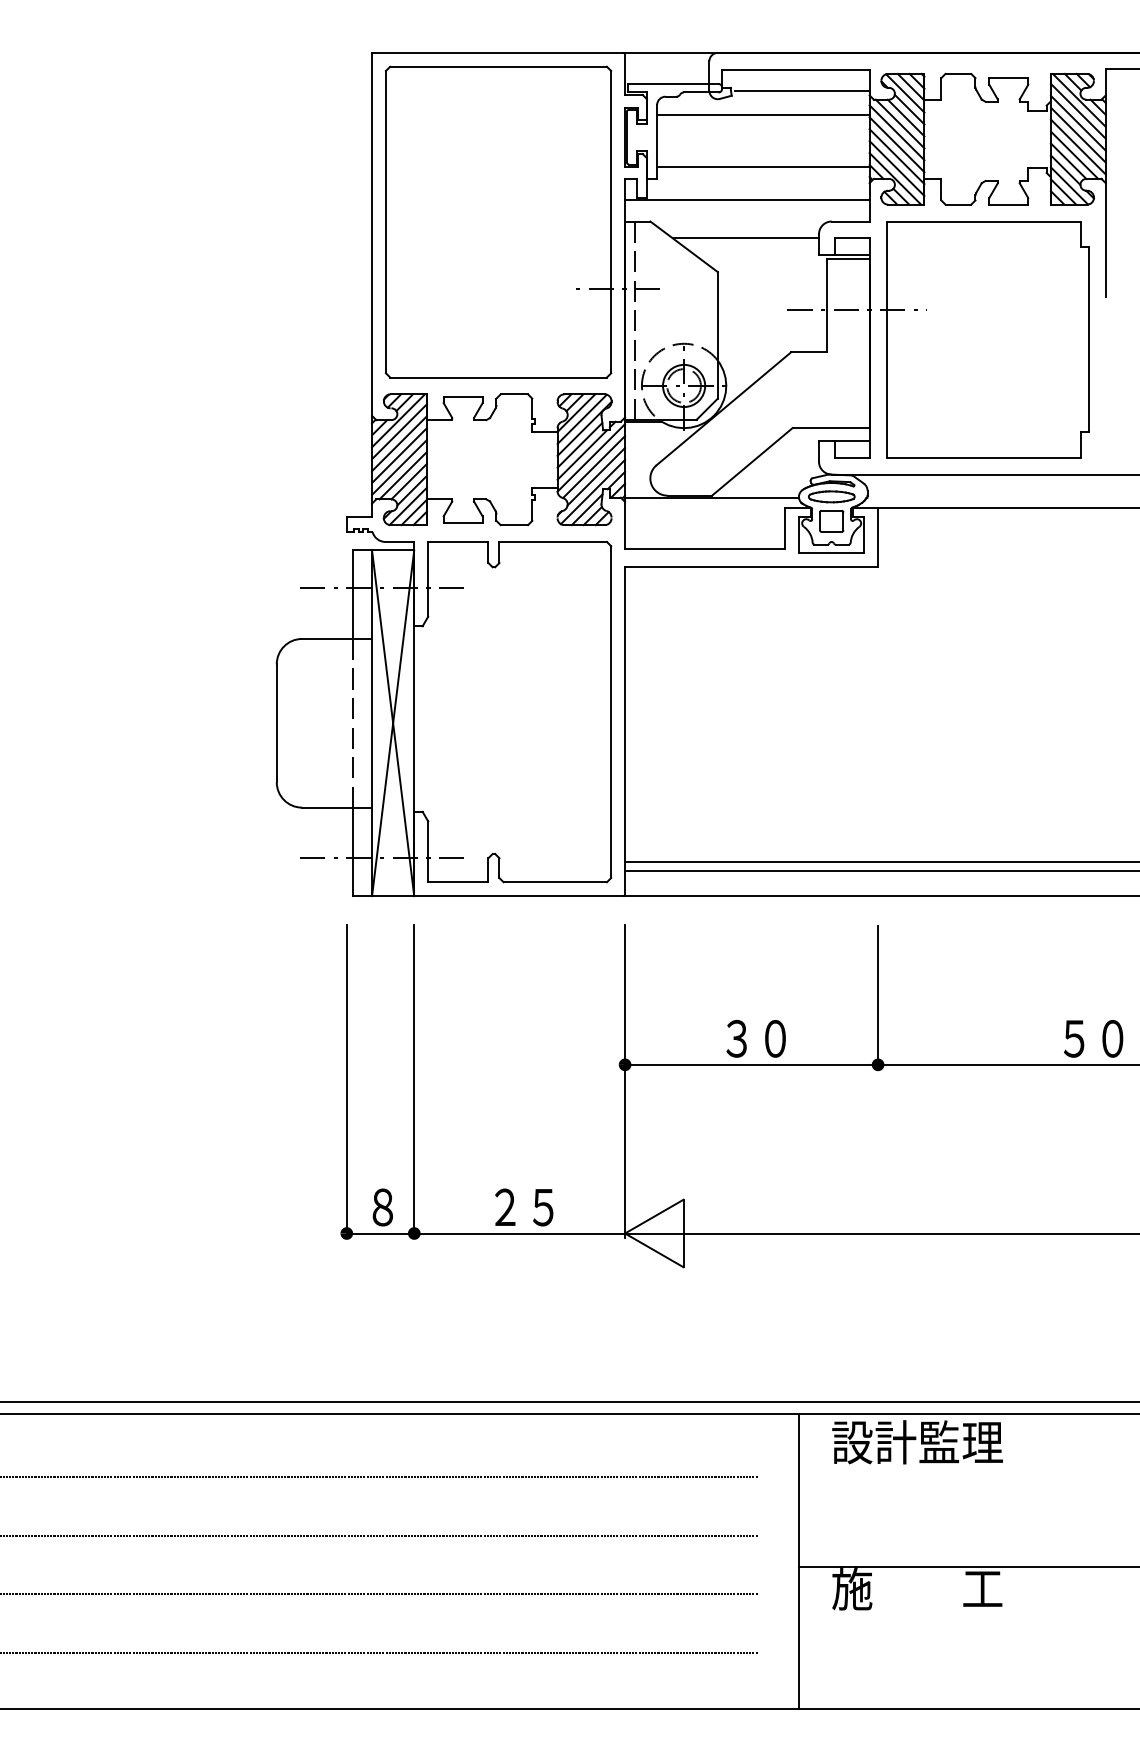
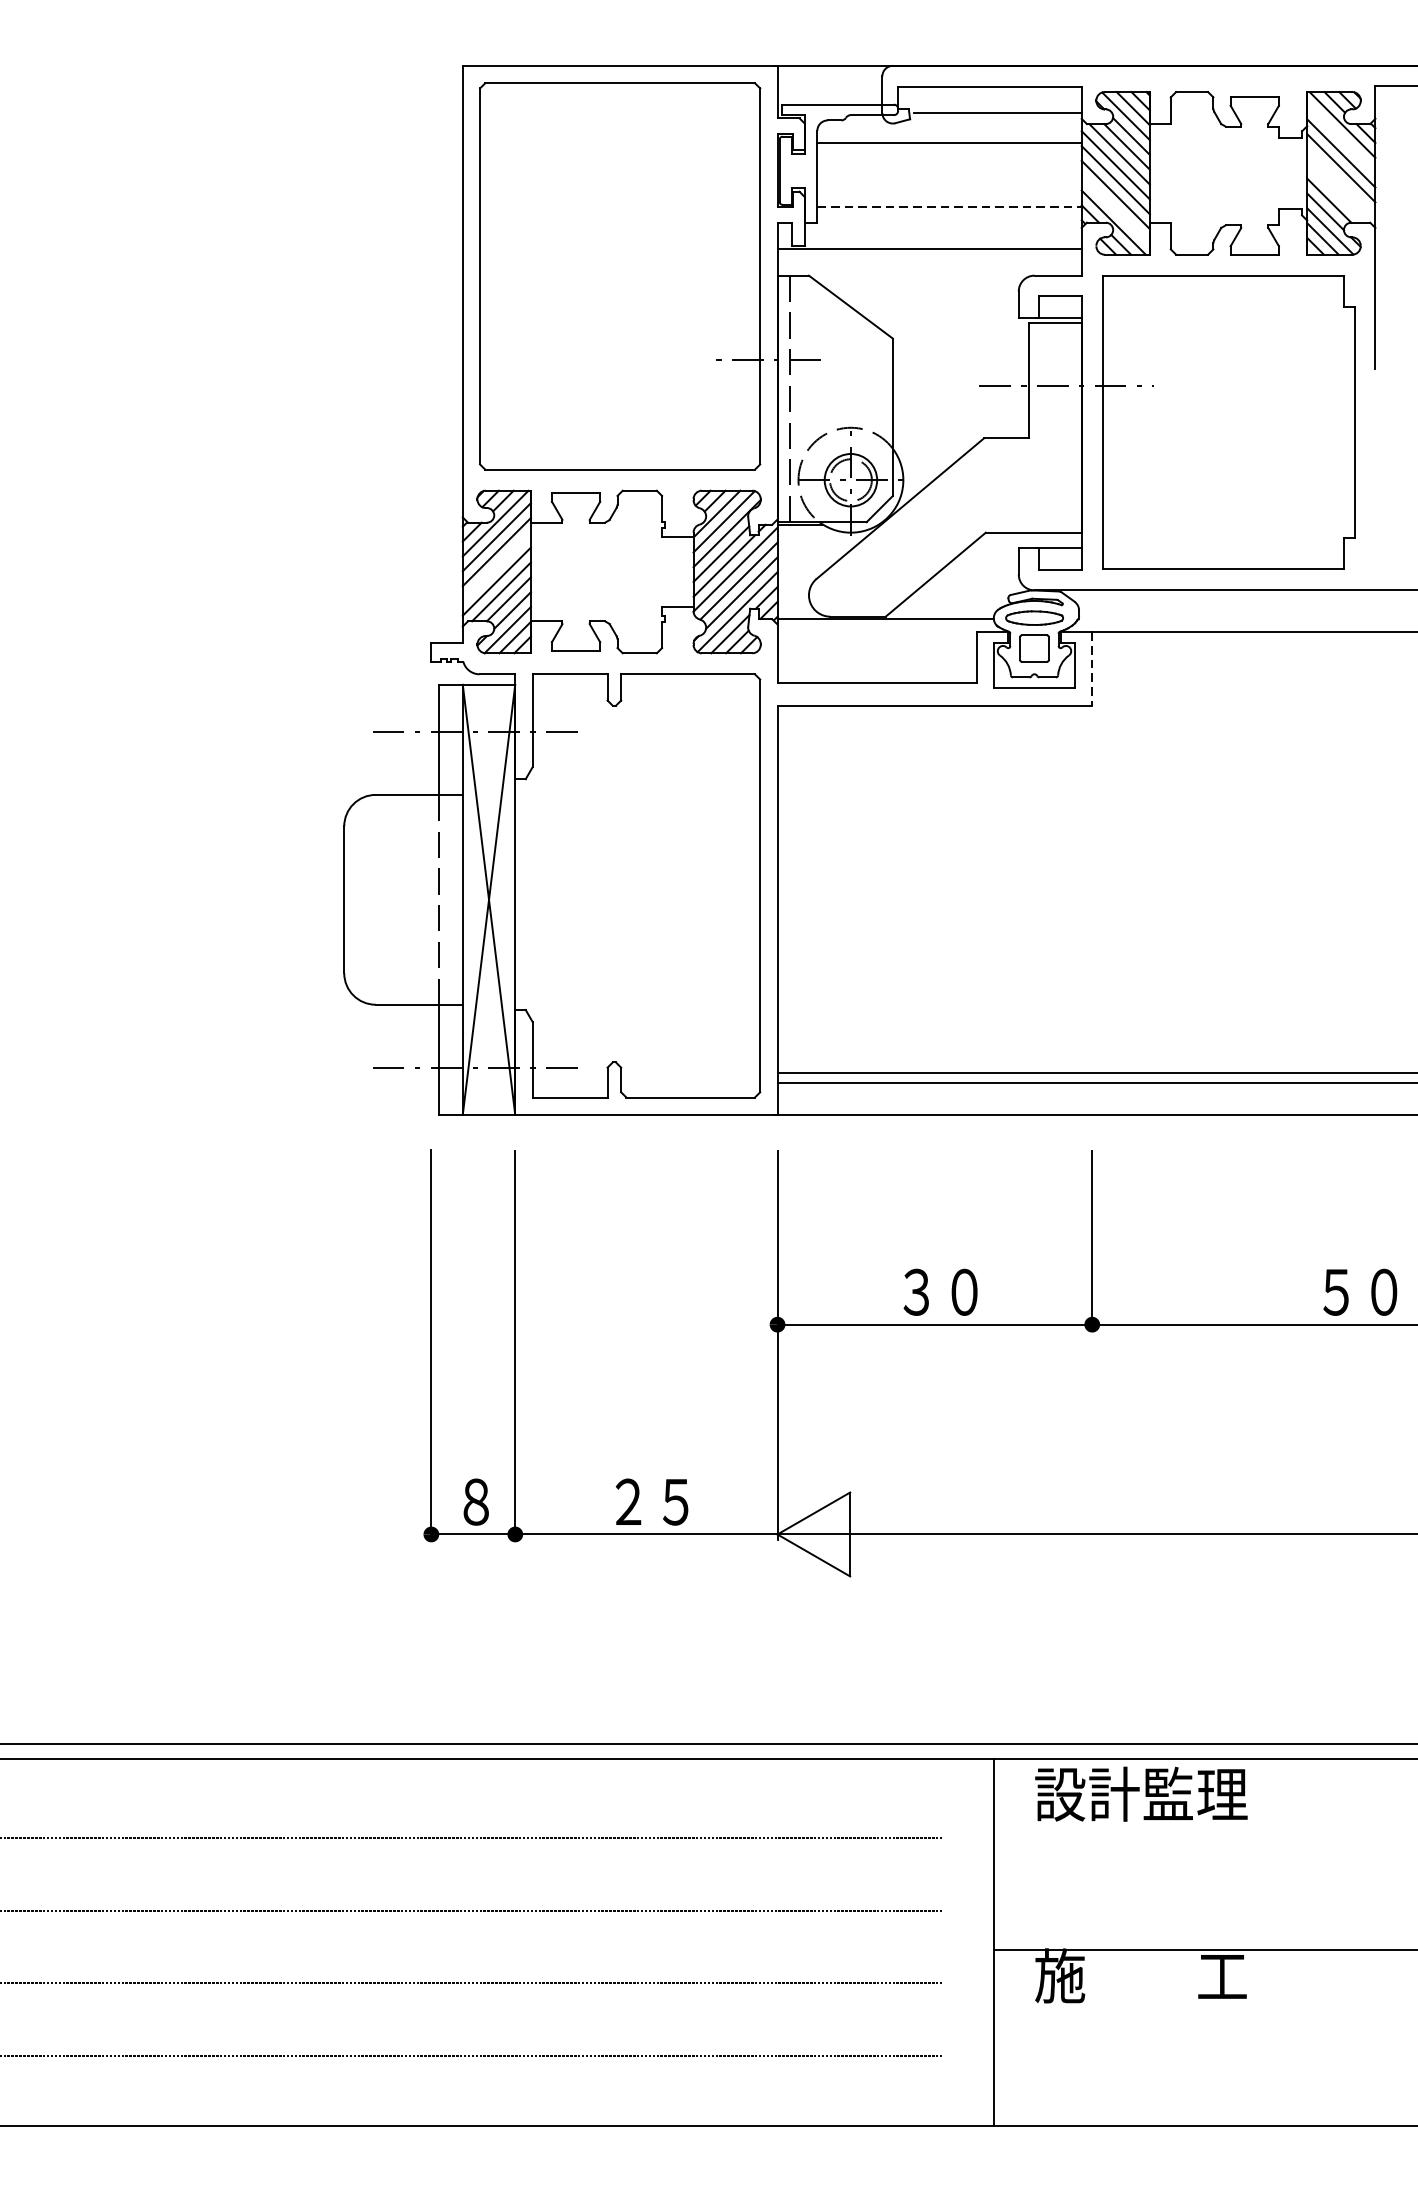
line: (1077, 110) -> (1340, 137), removed
line: (1077, 146) -> (1340, 182), removed
line: (1074, 154) -> (1336, 192), removed
line: (763, 166) -> (949, 207), solid -> dashed
line: (896, 168) -> (1115, 209), removed
line: (745, 238) -> (927, 296), removed
line: (399, 455) -> (496, 566), removed
line: (878, 537) -> (1092, 668), solid -> dashed

